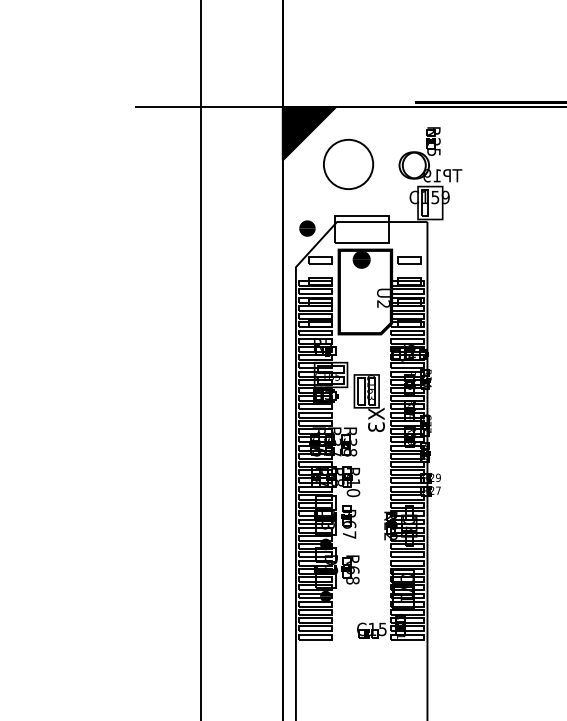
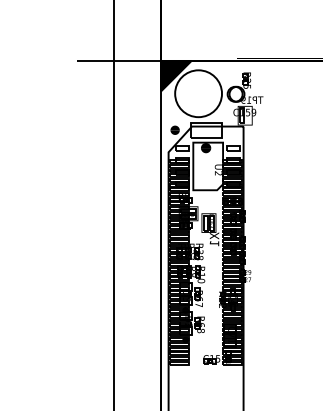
circle: (348, 164) -> (198, 93), size x1.67
text: (376, 427) -> (214, 243), X3 -> X1

